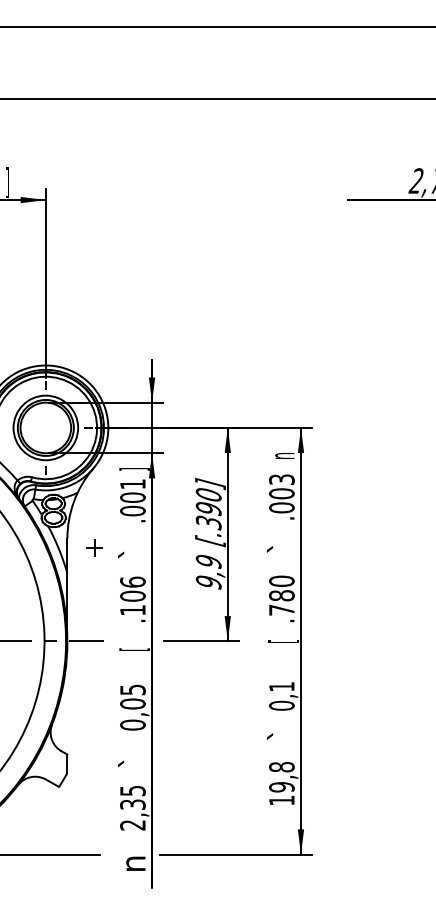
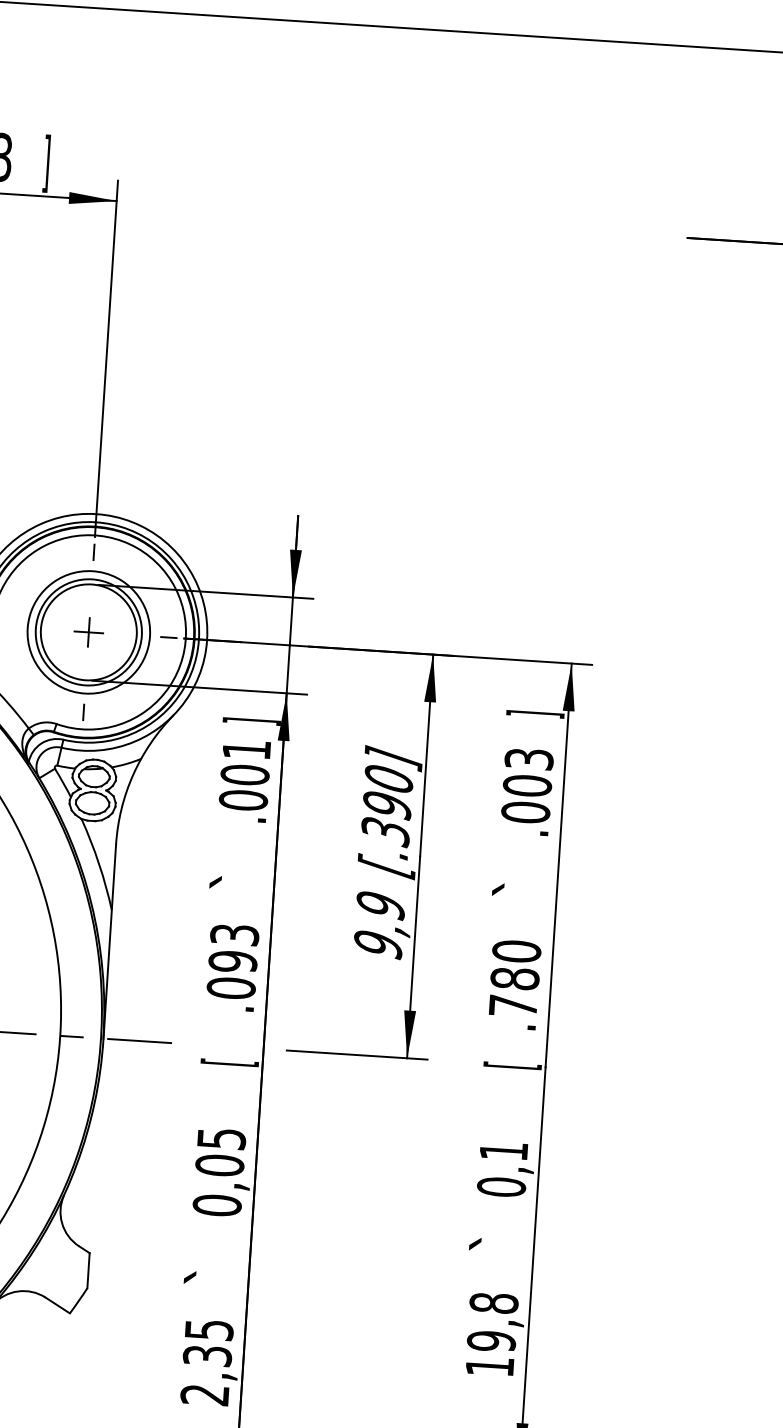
text: (283, 455) -> (535, 713), n -> ]
part: (94, 547) -> (88, 631), moved
text: (132, 595) -> (232, 960), .106 -> .093

